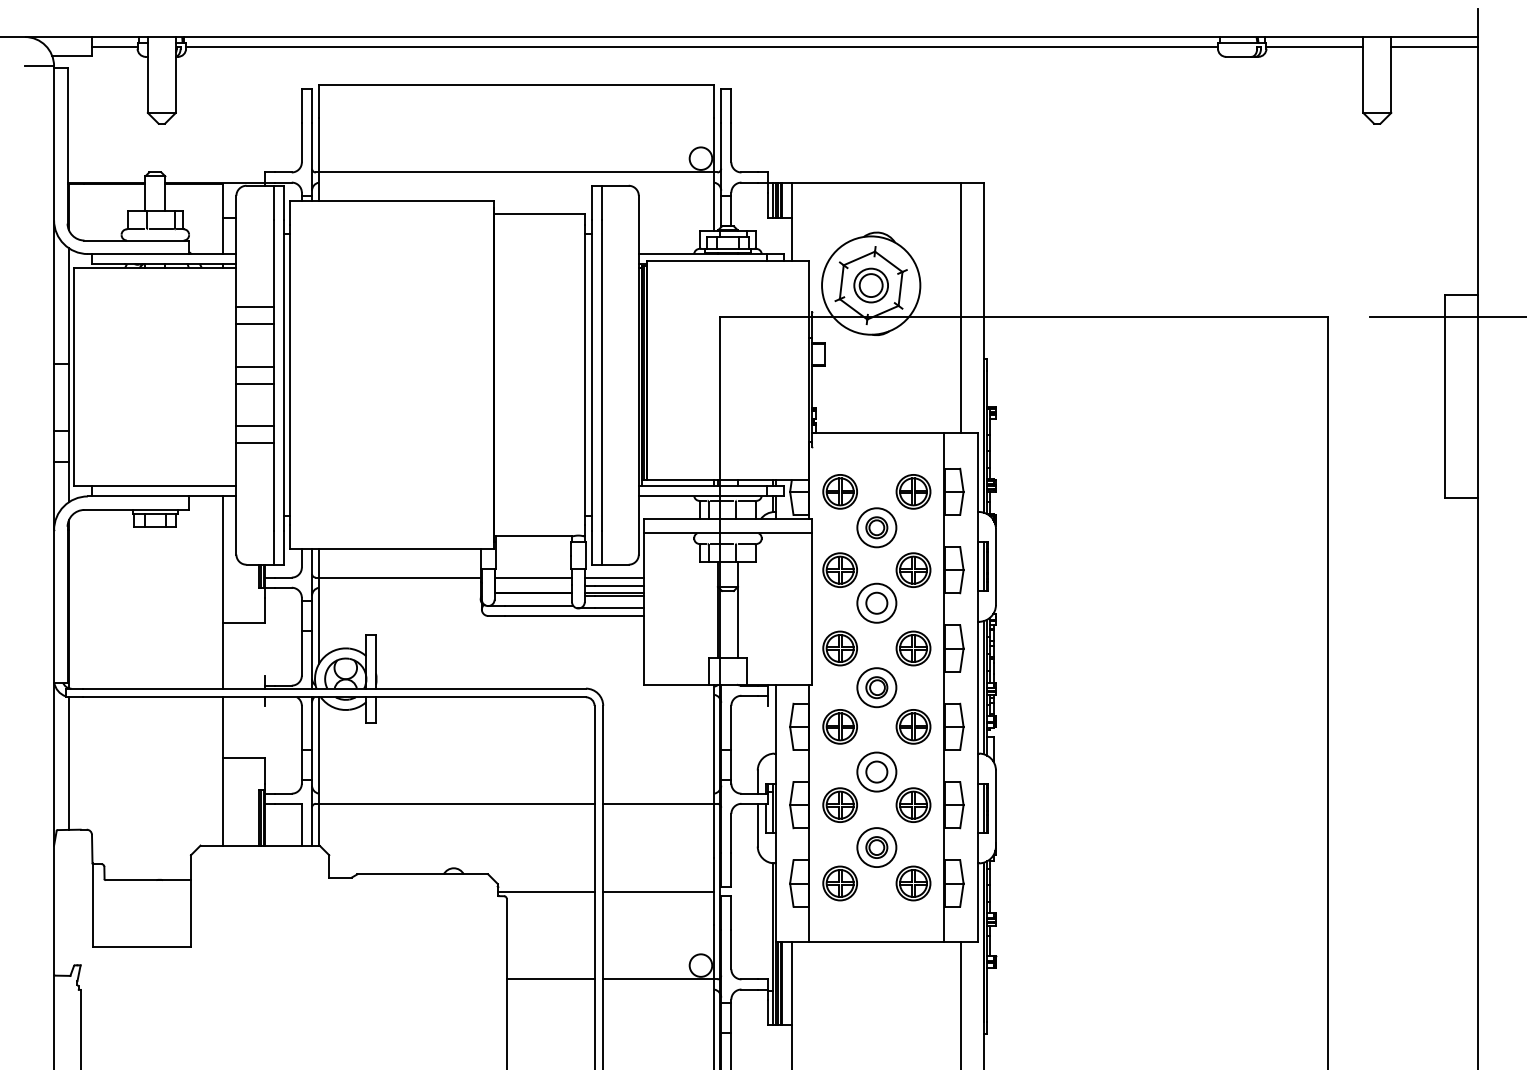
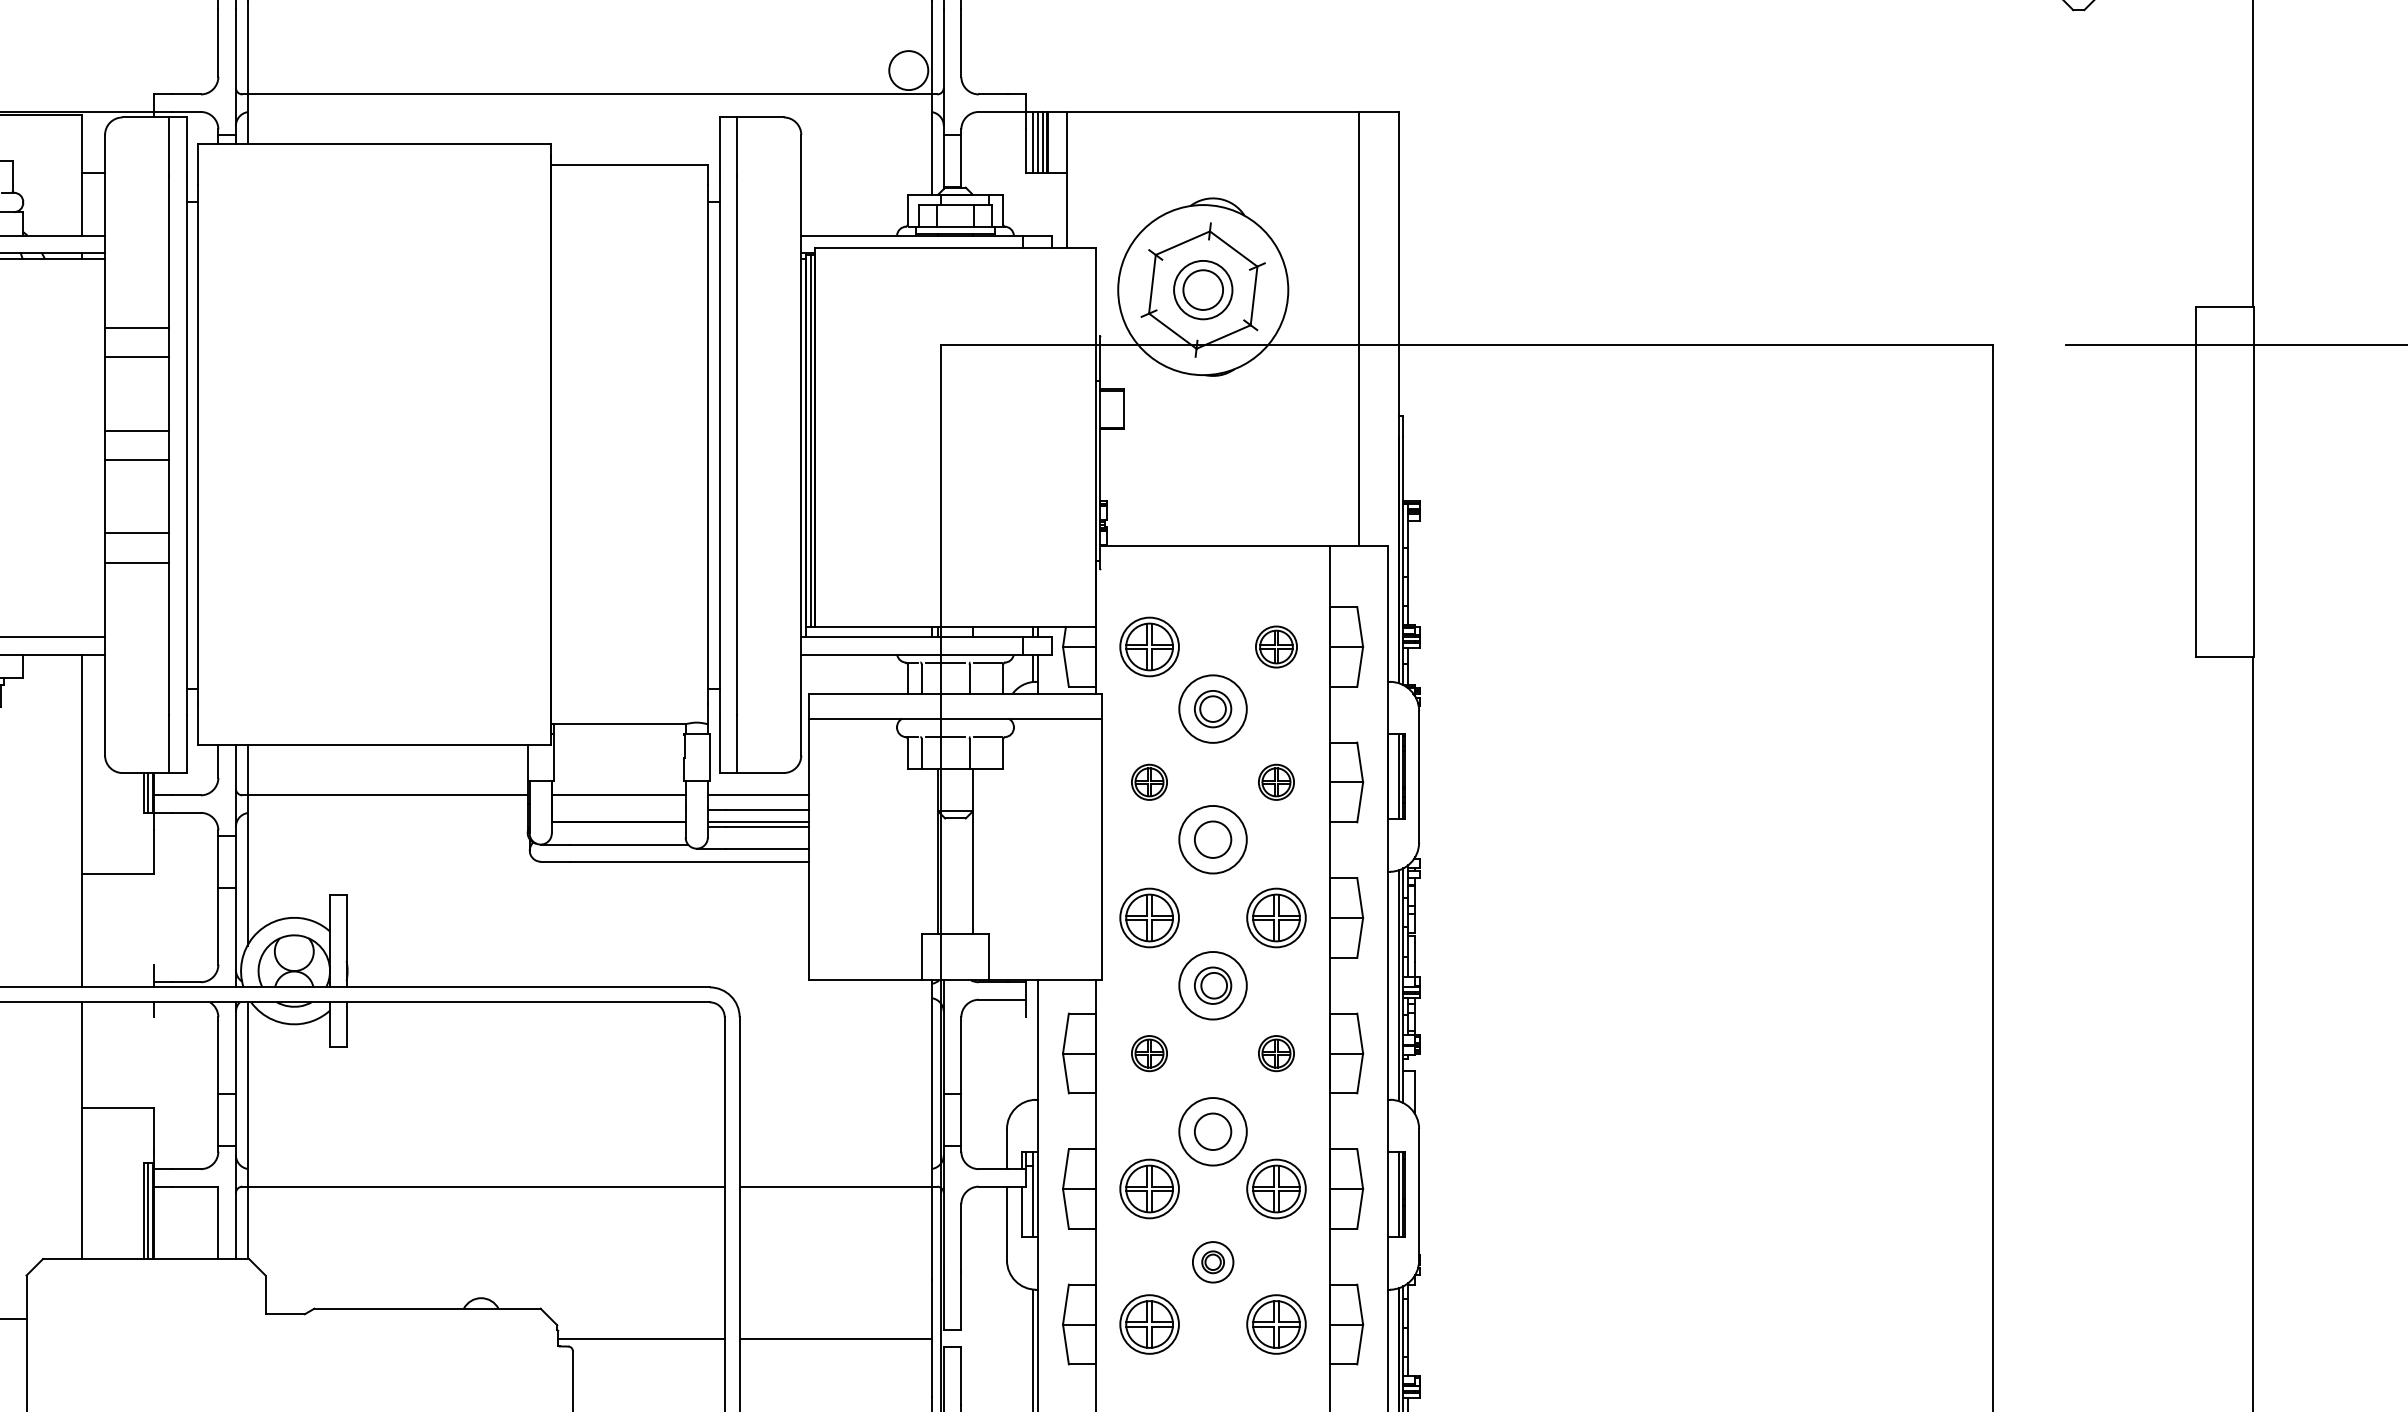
part: (913, 491) -> (1276, 646), size x0.7
part: (839, 569) -> (1148, 781), size x0.6
part: (913, 569) -> (1276, 781), size x0.6
part: (839, 726) -> (1148, 1052), size x0.6
part: (913, 726) -> (1276, 1052), size x0.6
part: (876, 847) -> (1212, 1262), size x0.6

